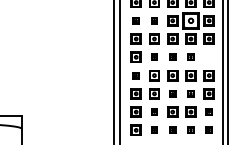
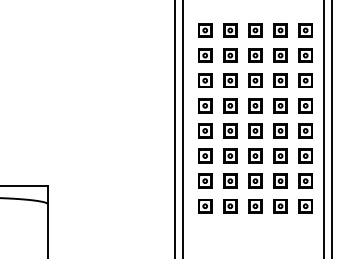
part: (136, 20) -> (205, 55), size x1.67
part: (154, 20) -> (230, 55), size x1.67
part: (190, 20) -> (280, 55), size x0.62
part: (154, 57) -> (230, 105), size x1.67
part: (172, 57) -> (255, 105), size x1.67
part: (190, 57) -> (280, 105), size x1.67
part: (209, 57) -> (305, 105), added
part: (136, 75) -> (205, 130), size x1.67
part: (172, 93) -> (255, 155), size x1.67
part: (190, 93) -> (280, 155), size x1.67
part: (154, 111) -> (230, 180), size x1.67
part: (209, 111) -> (305, 180), size x1.67
part: (154, 130) -> (230, 206), size x1.67
part: (172, 130) -> (255, 206), size x1.67
part: (190, 130) -> (280, 206), size x1.67
part: (209, 130) -> (305, 206), size x1.67

